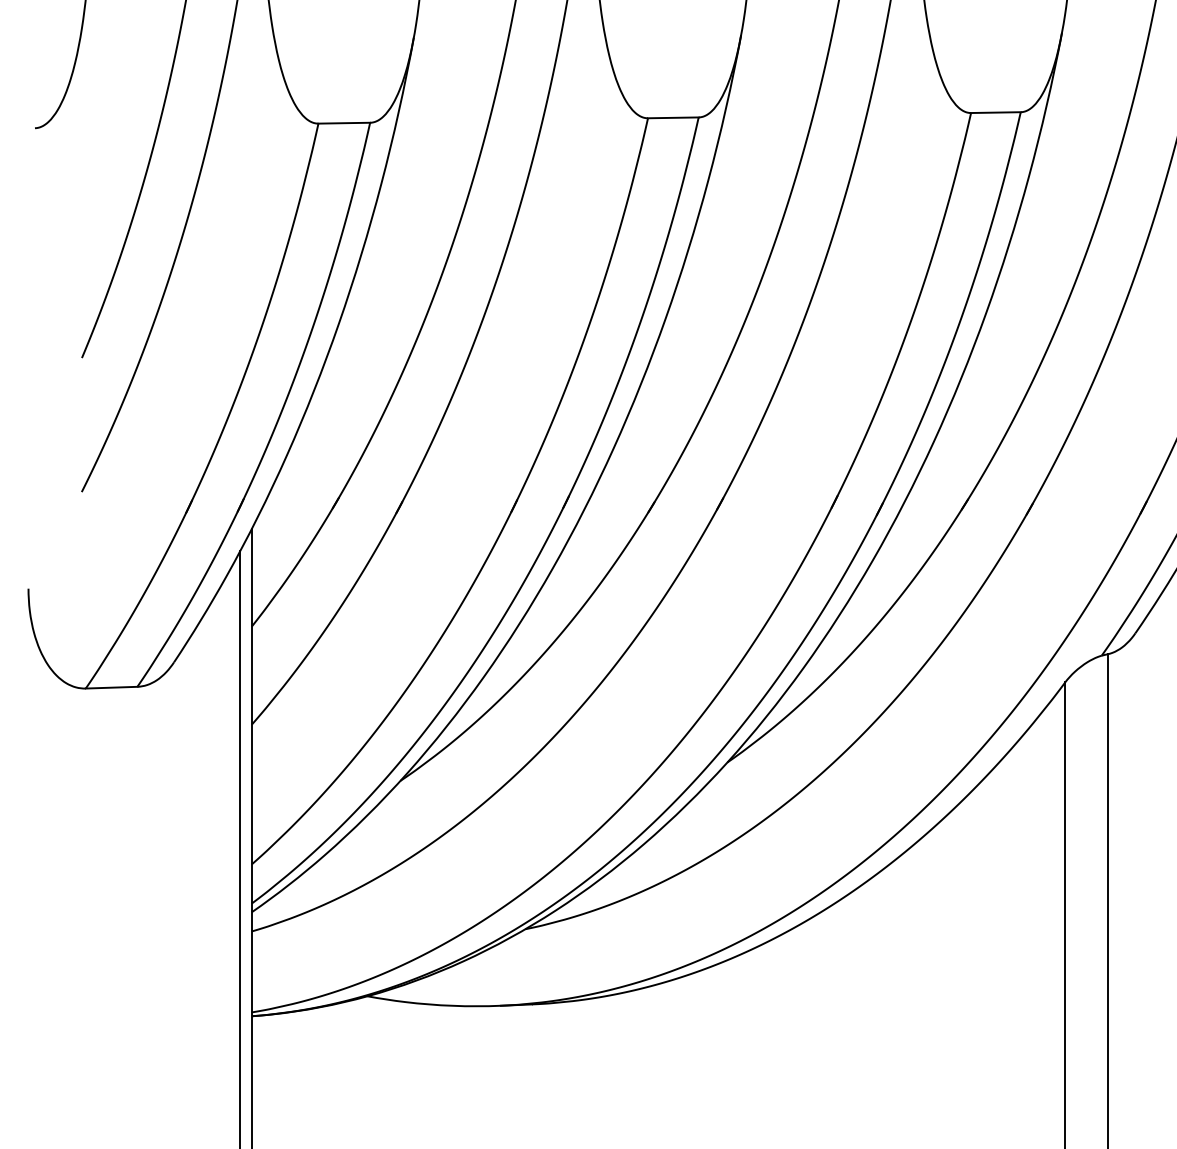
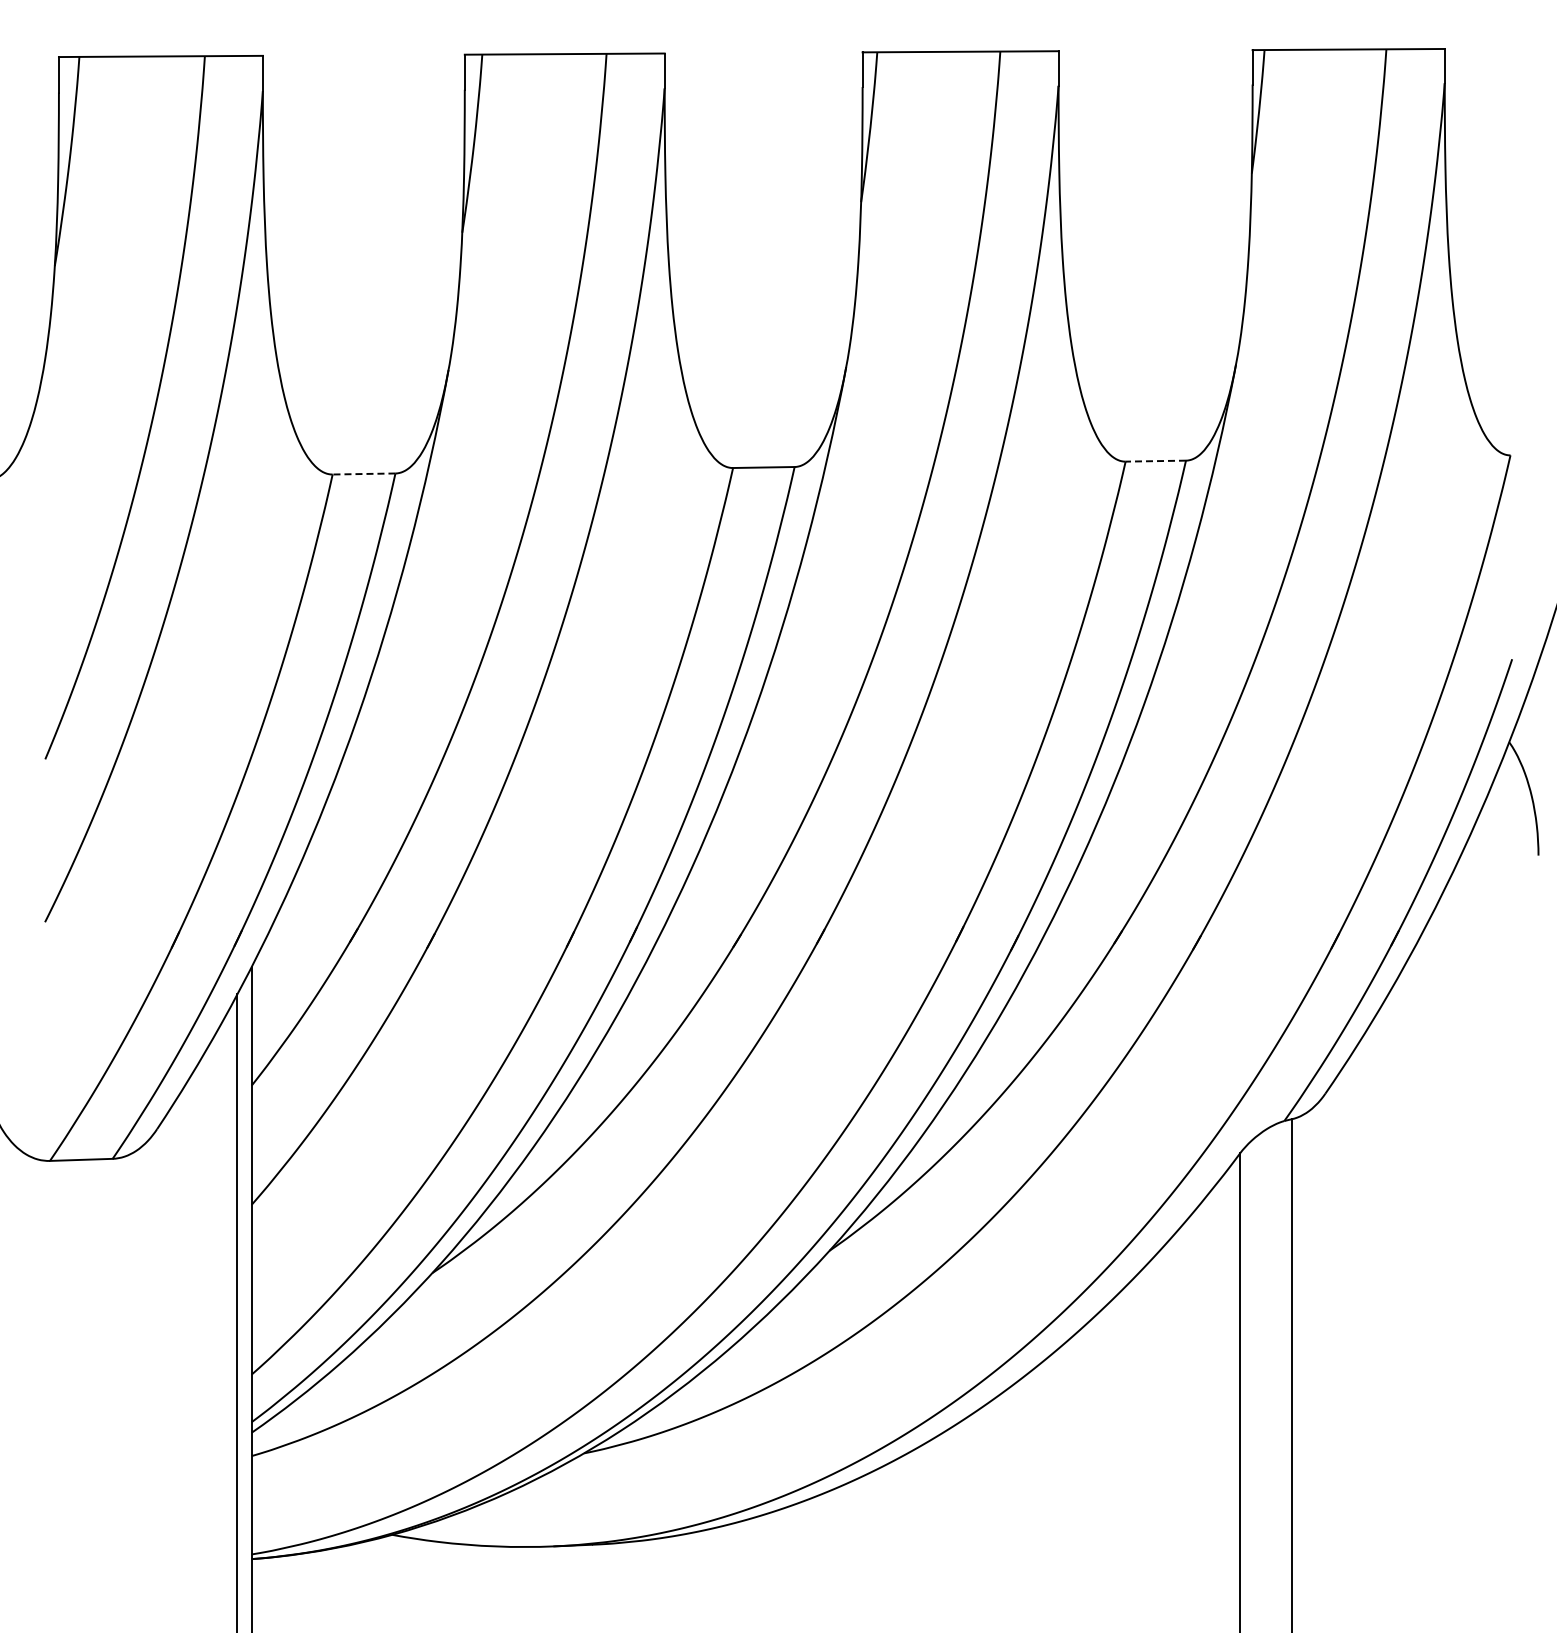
line: (995, 112) -> (1155, 461), solid -> dashed
line: (343, 123) -> (363, 474), solid -> dashed

